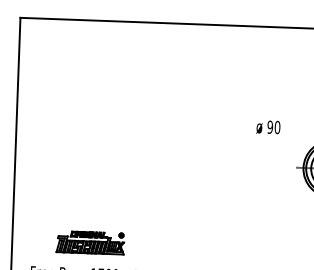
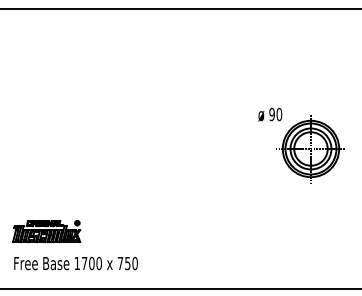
text: (268, 127) -> (270, 114), moved
part: (90, 242) -> (46, 231), moved

